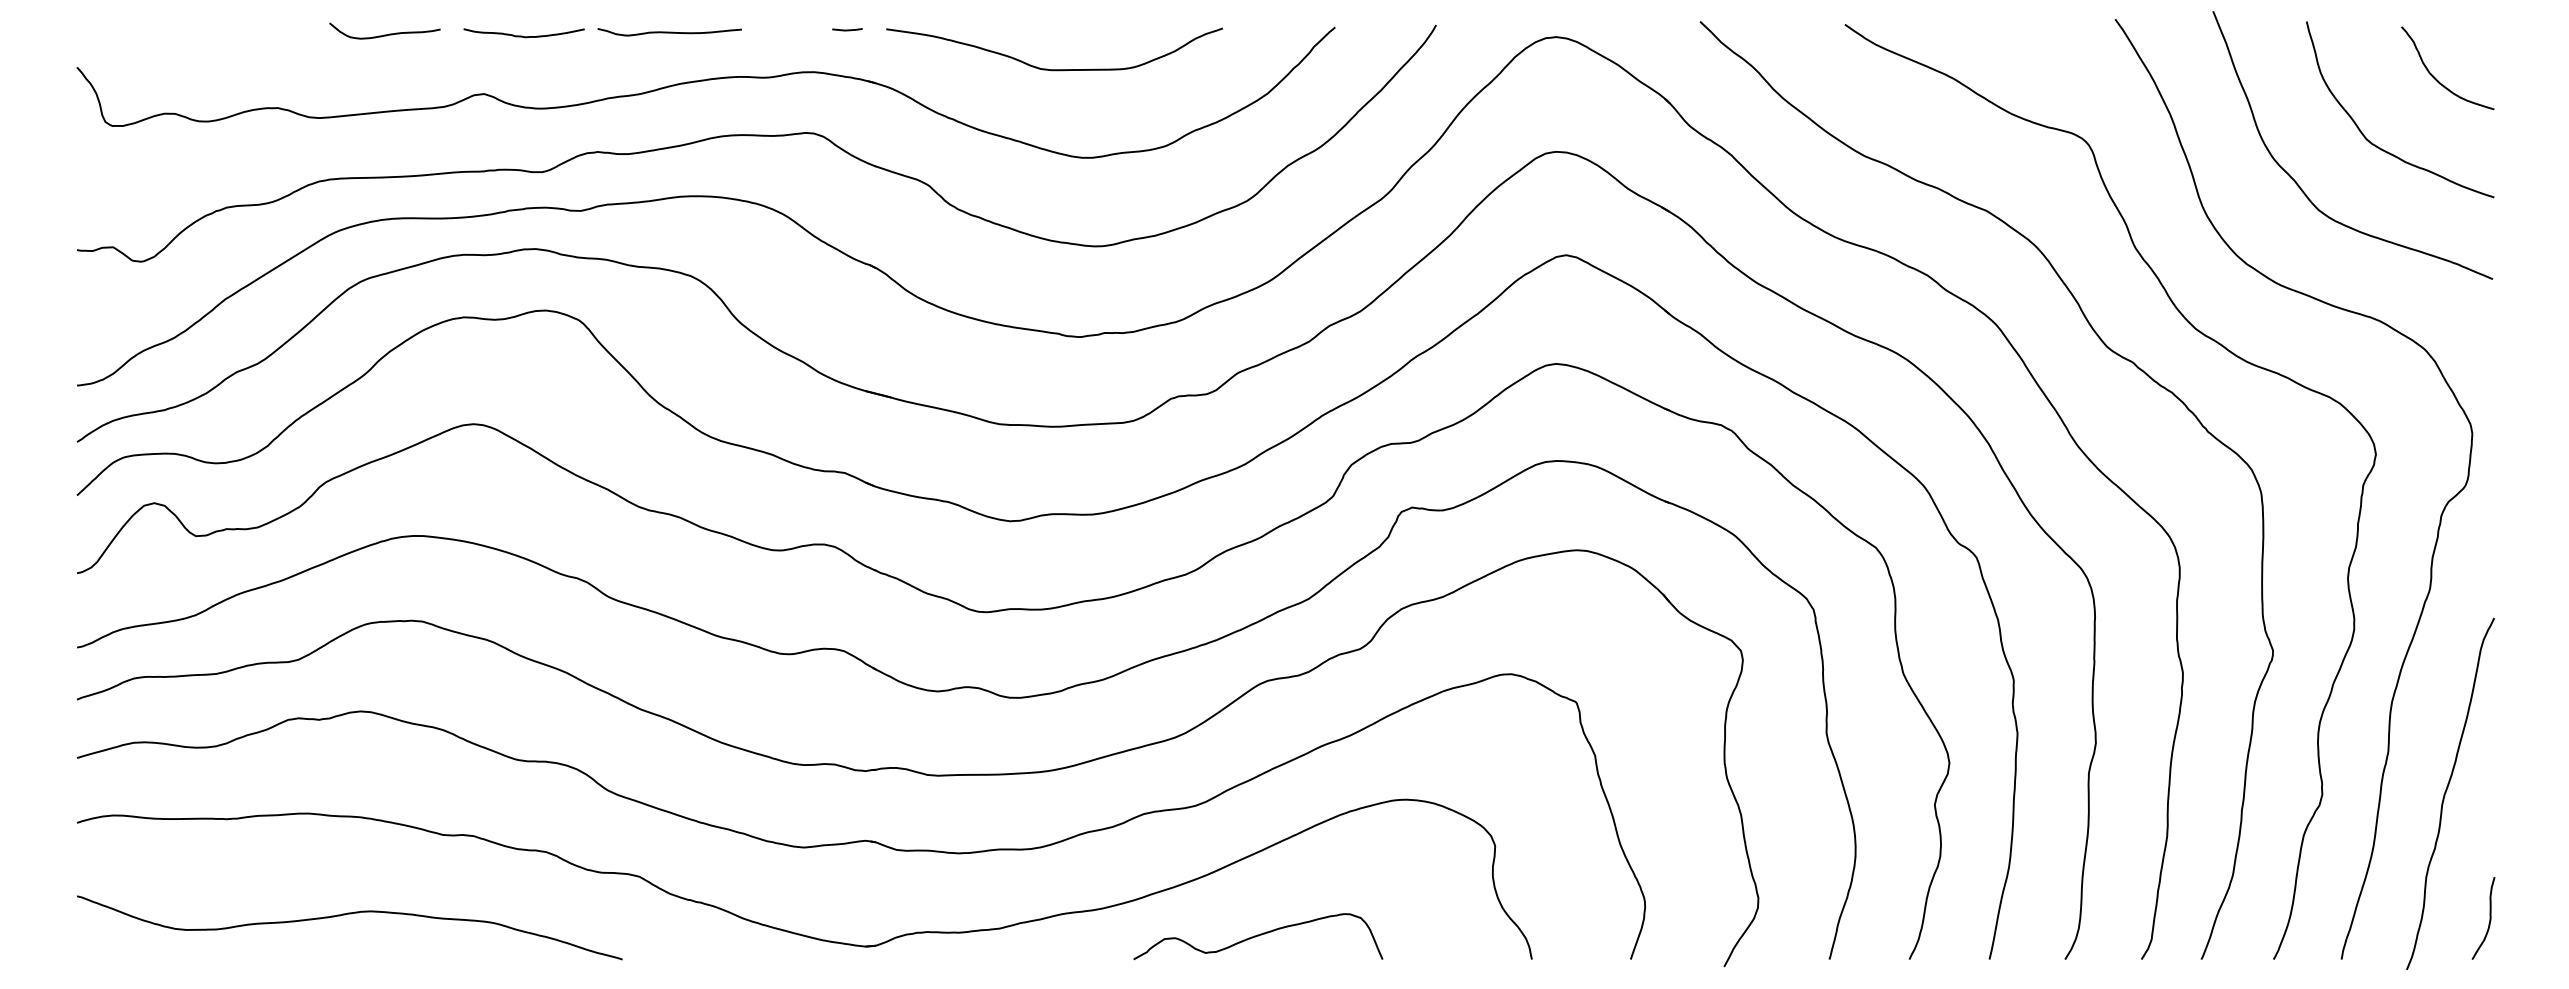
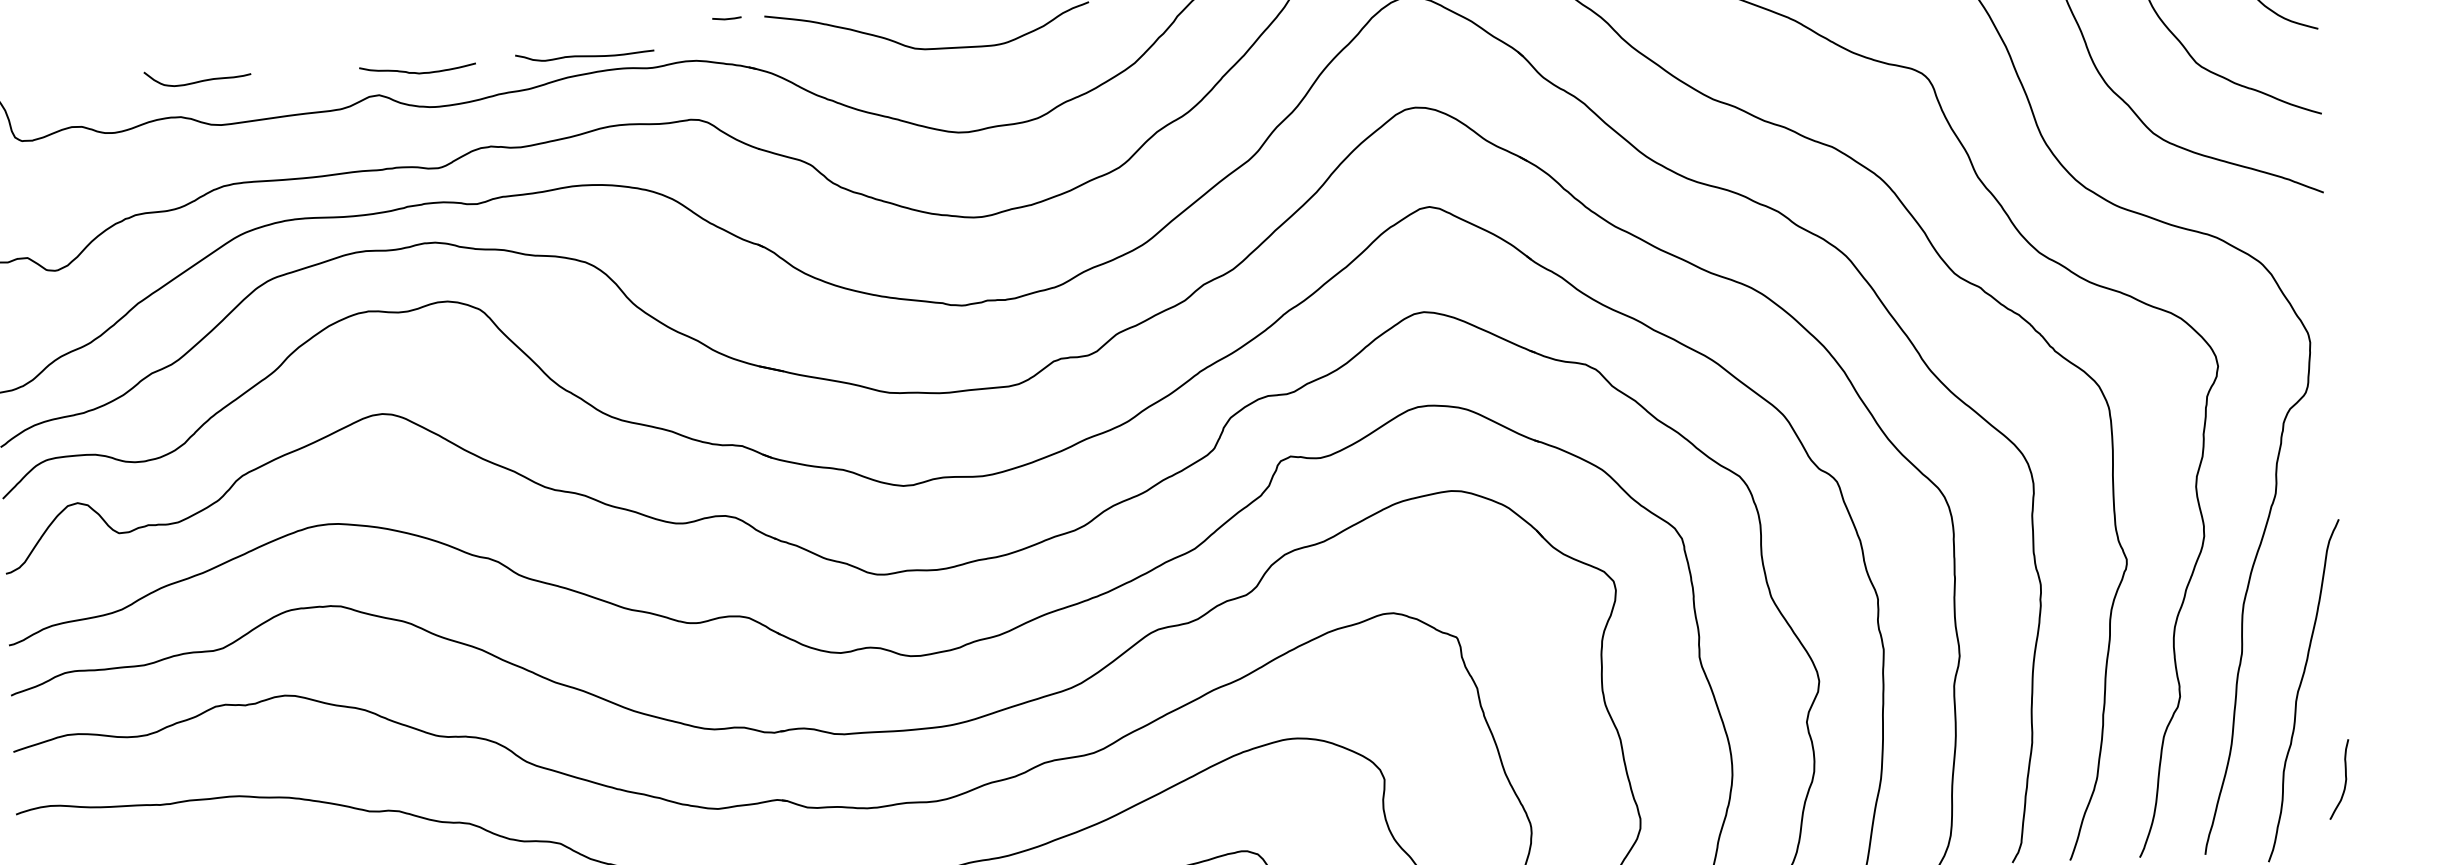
curve: (669, 32) -> (584, 56), moved
curve: (384, 34) -> (197, 81), moved
curve: (522, 35) -> (416, 71), moved
curve: (2489, 918) -> (2345, 779), moved

